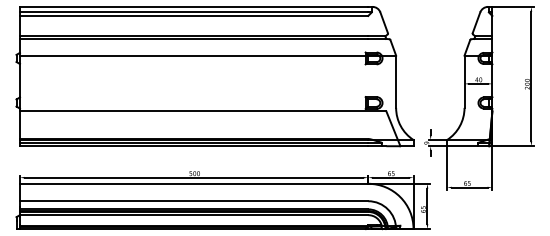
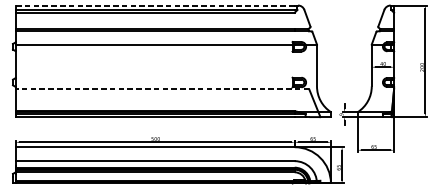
line: (193, 6) -> (154, 5), solid -> dashed
line: (202, 111) -> (161, 89), solid -> dashed

